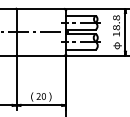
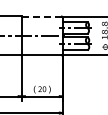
line: (41, 8) -> (42, 16), solid -> dashed

